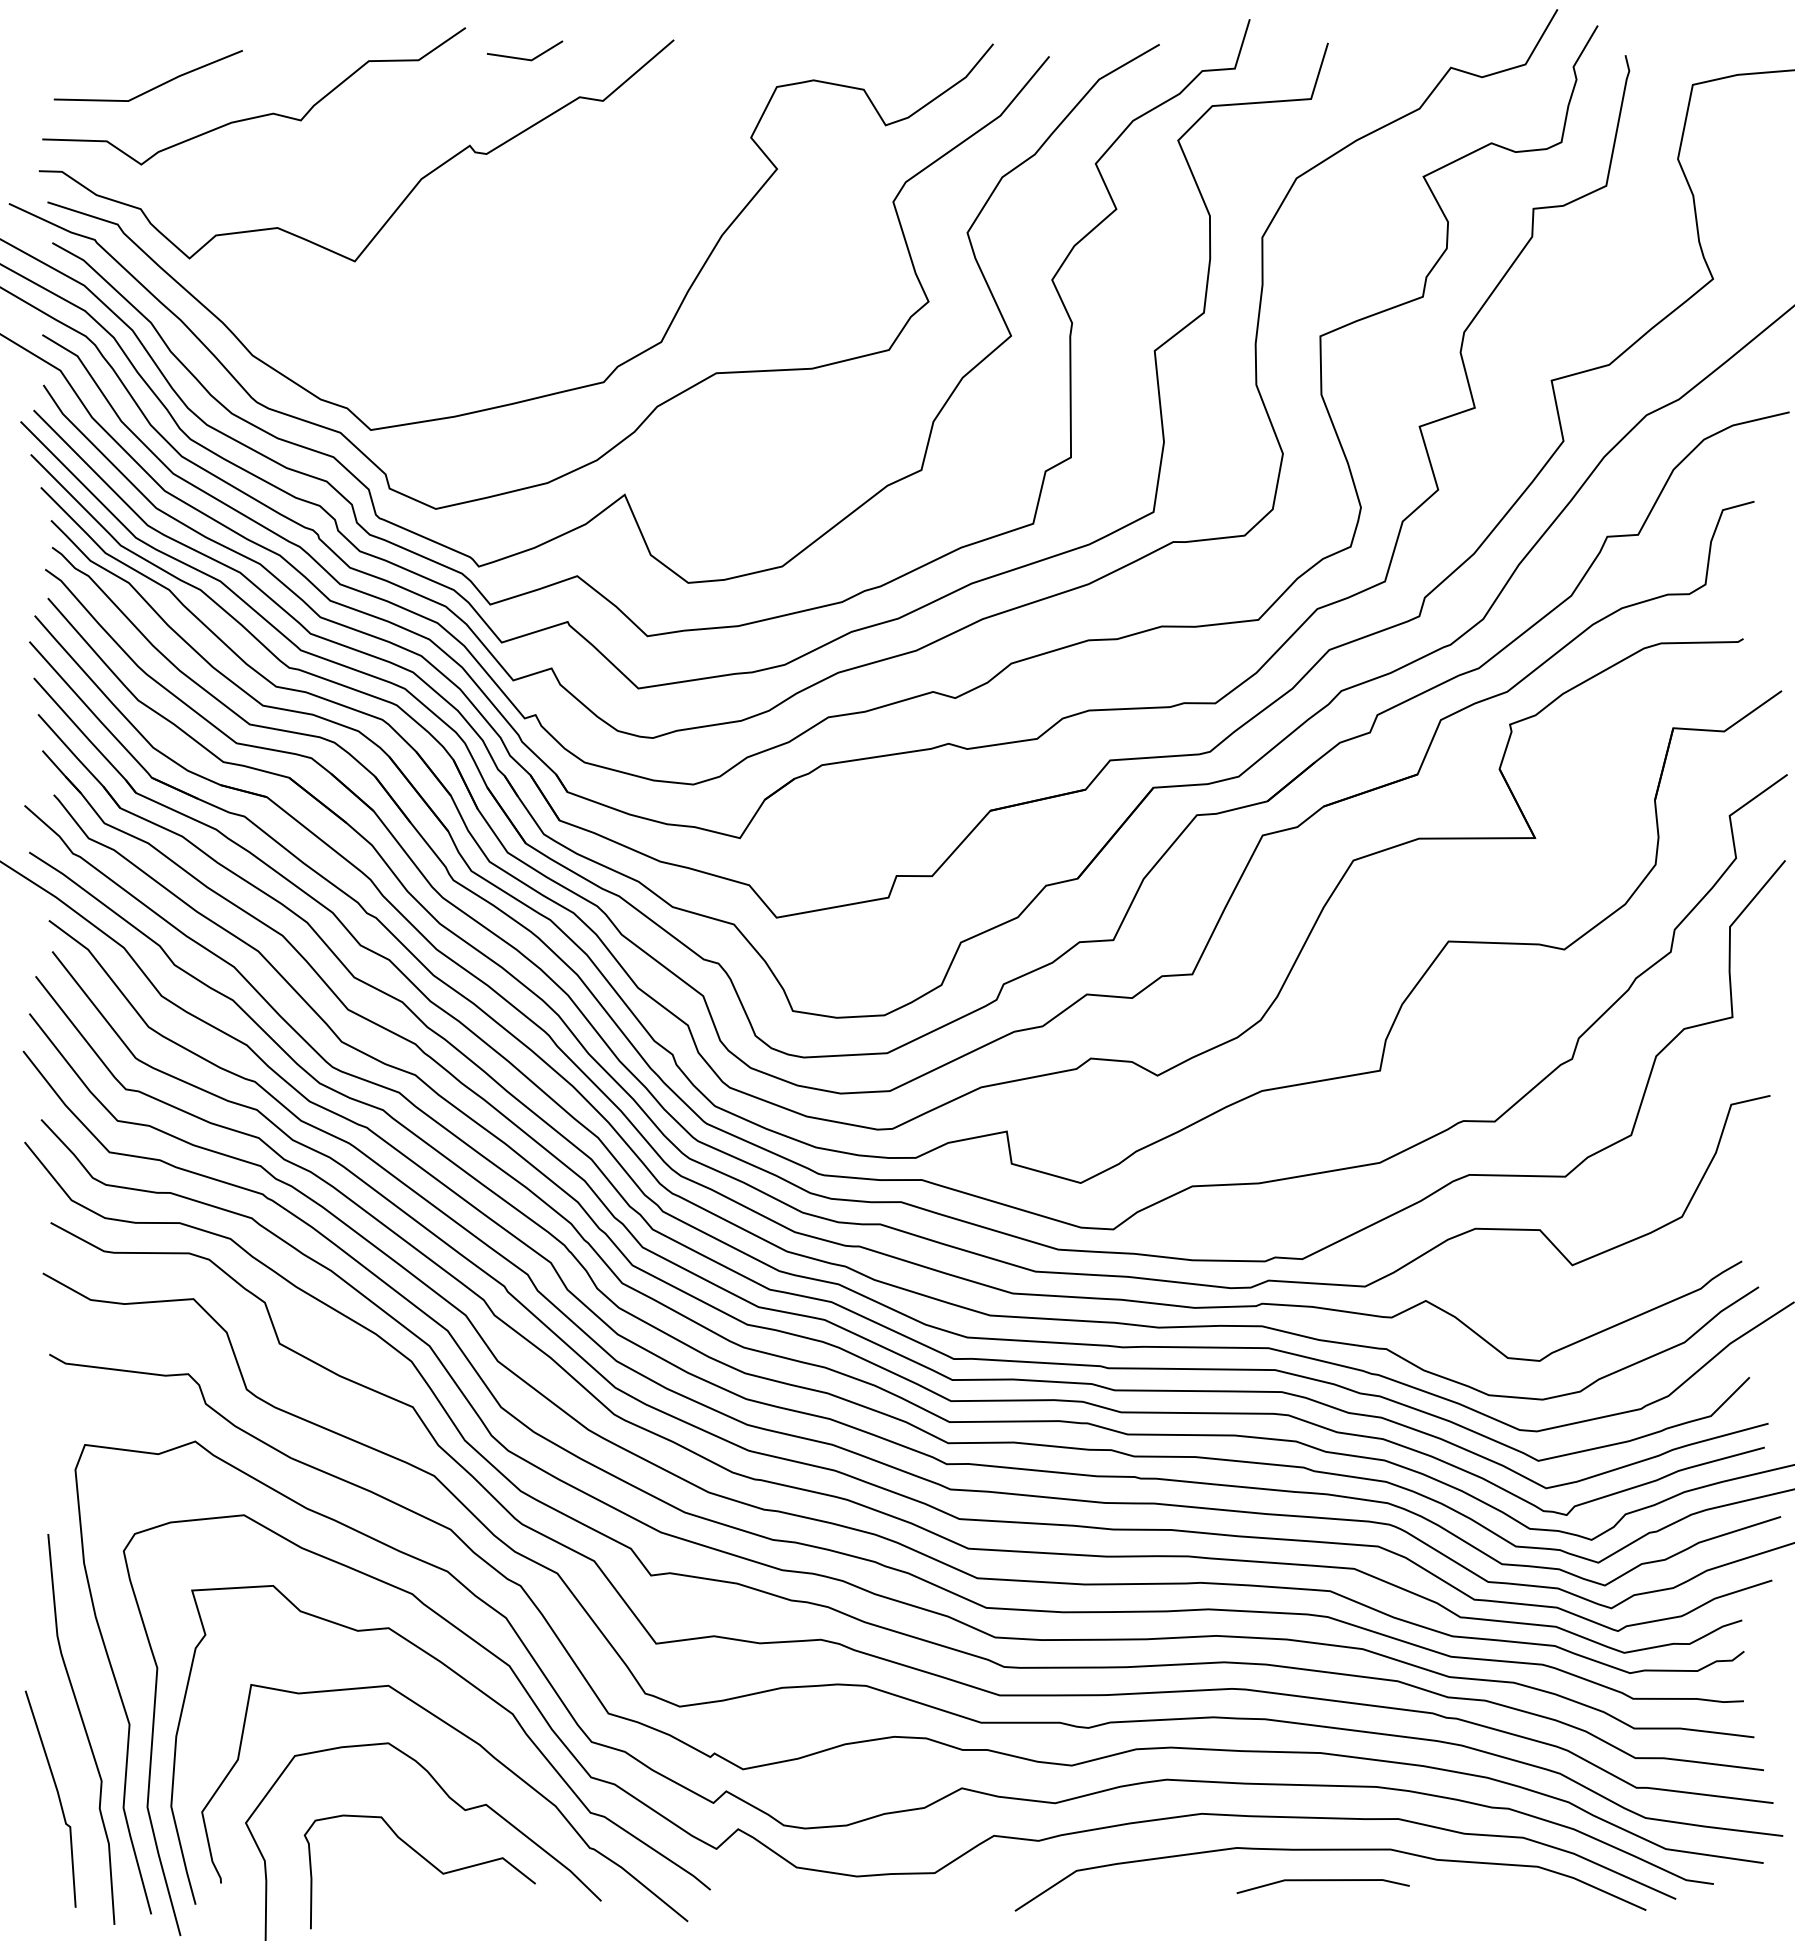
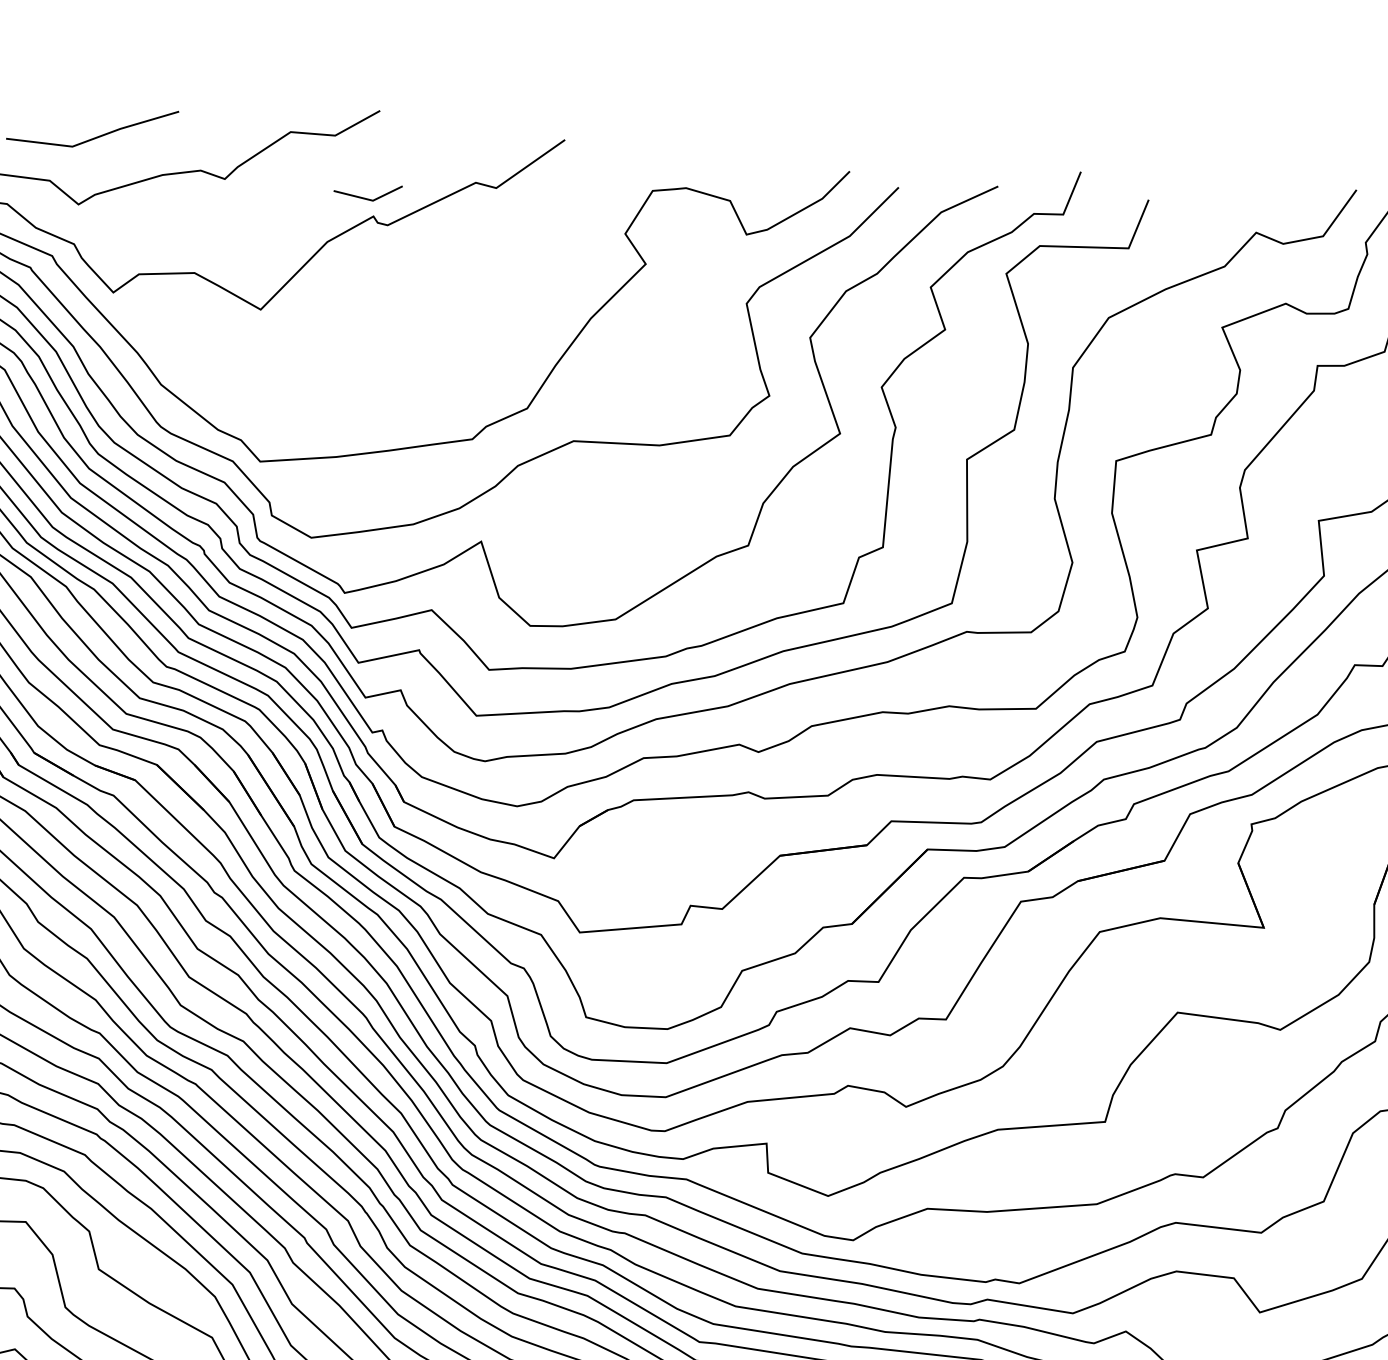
line: (524, 58) -> (366, 198), moved

